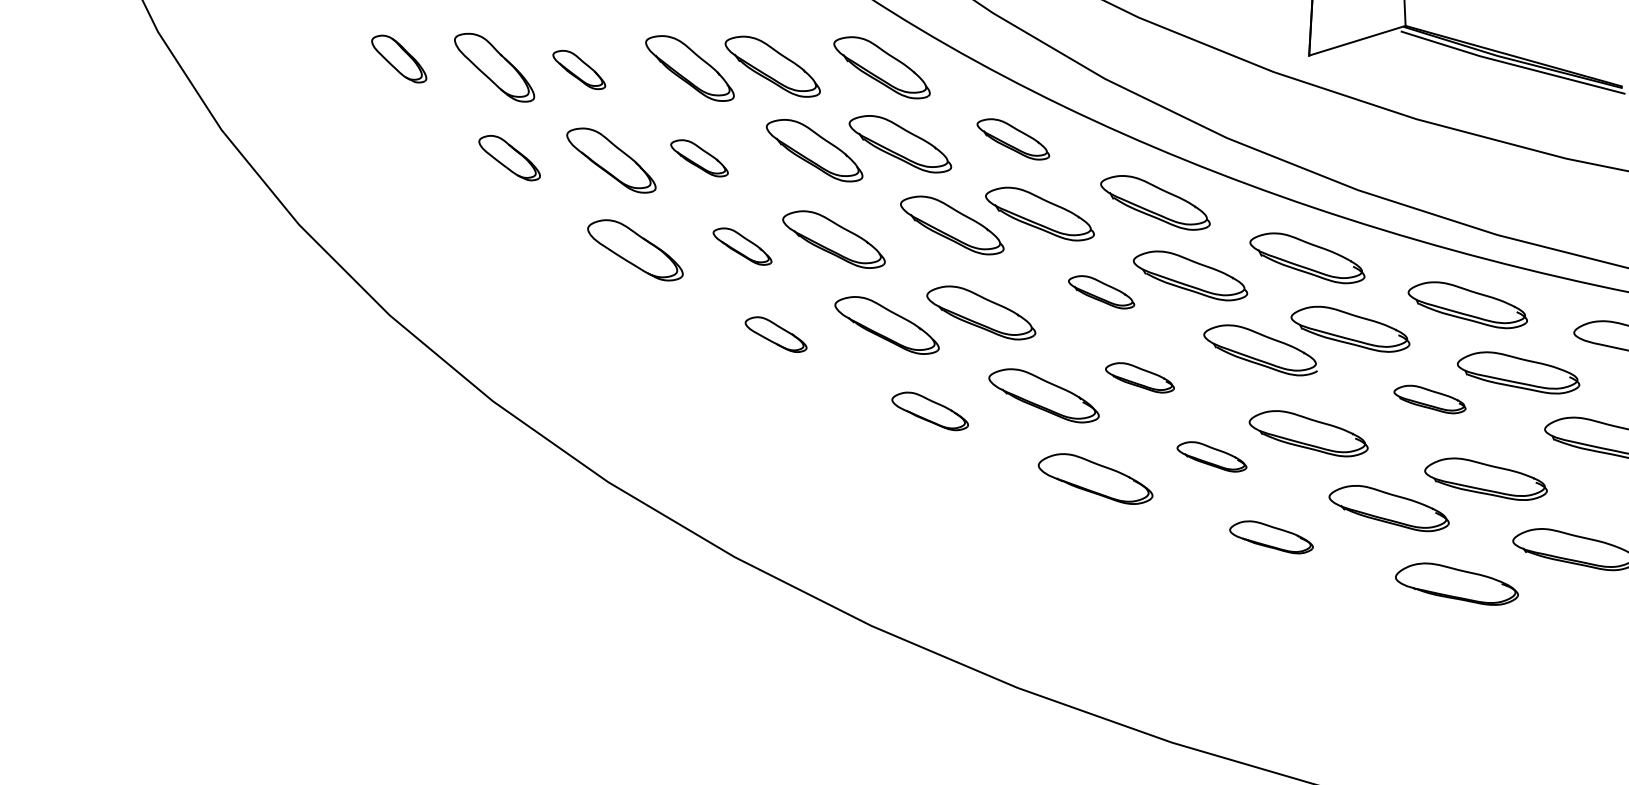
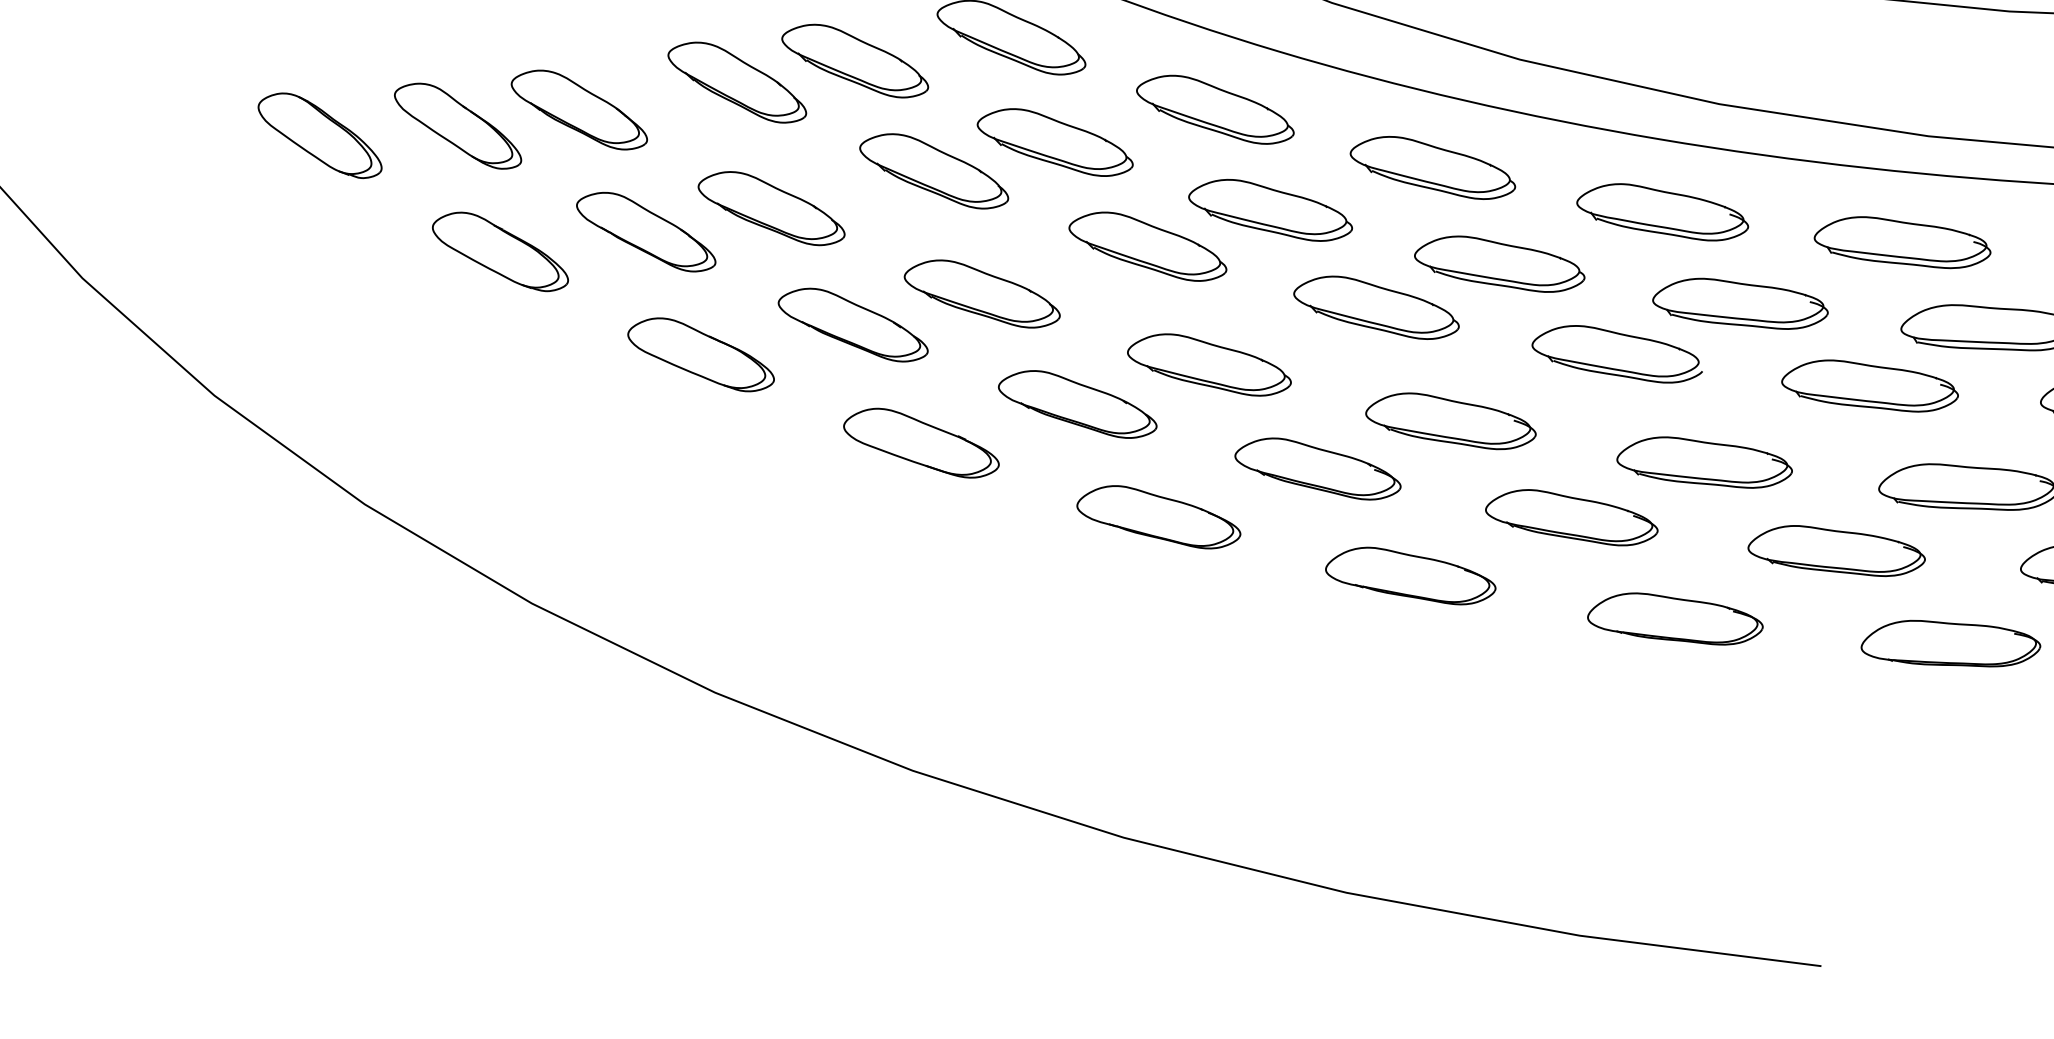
part: (398, 58) -> (318, 135), size x1.43
part: (579, 69) -> (579, 109), size x1.67
part: (1013, 139) -> (1215, 110), size x1.43
part: (509, 157) -> (499, 251), size x1.43
part: (699, 158) -> (771, 209), size x1.67
part: (742, 246) -> (852, 325), size x1.67
part: (1101, 292) -> (1376, 308), size x1.67
part: (775, 334) -> (920, 443), size x1.67
part: (1139, 377) -> (1449, 421), size x1.67
part: (1429, 399) -> (1869, 386), size x1.67
part: (930, 411) -> (1159, 518), size x1.43
part: (1211, 456) -> (1570, 517), size x1.67
part: (1271, 537) -> (1674, 619), size x1.43

